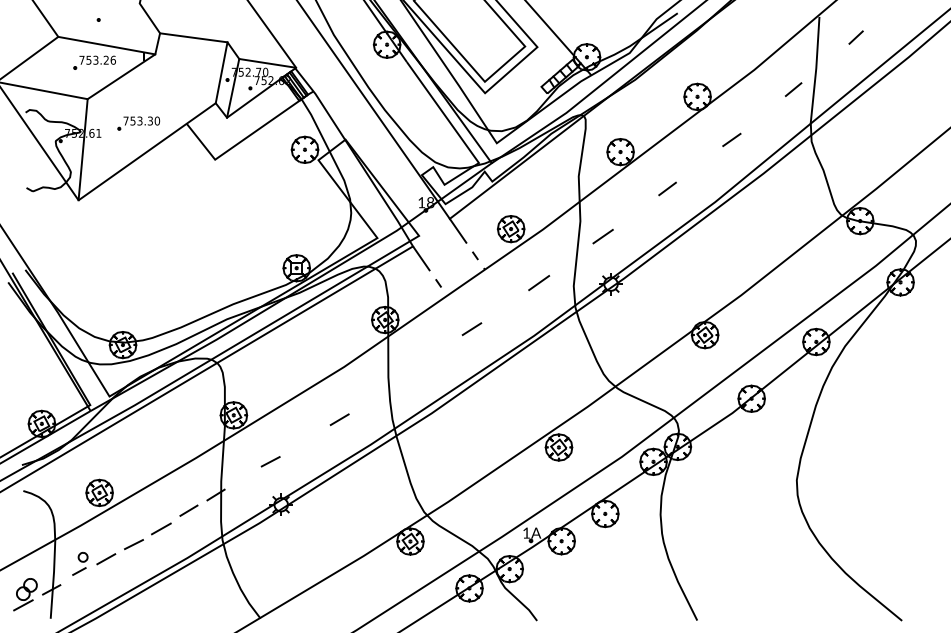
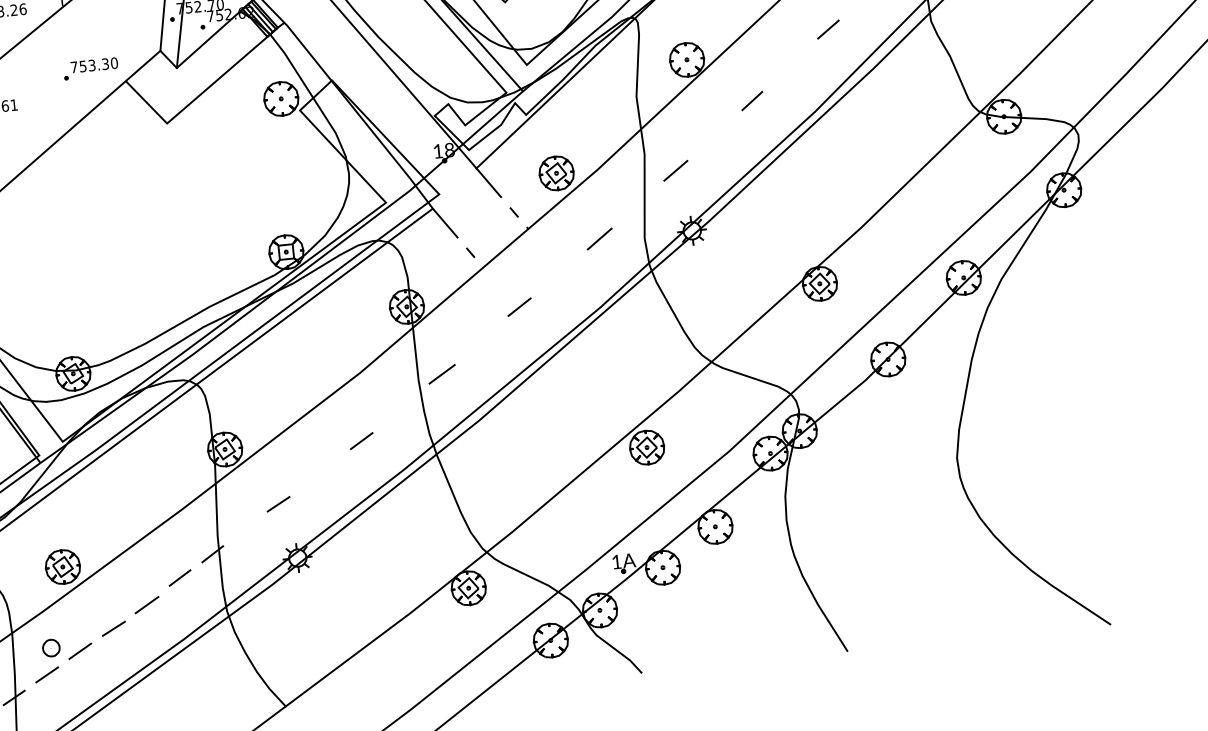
part: (138, 123) -> (90, 68), moved
line: (406, 374) -> (441, 374), added
part: (80, 563) -> (47, 660), size x1.43

